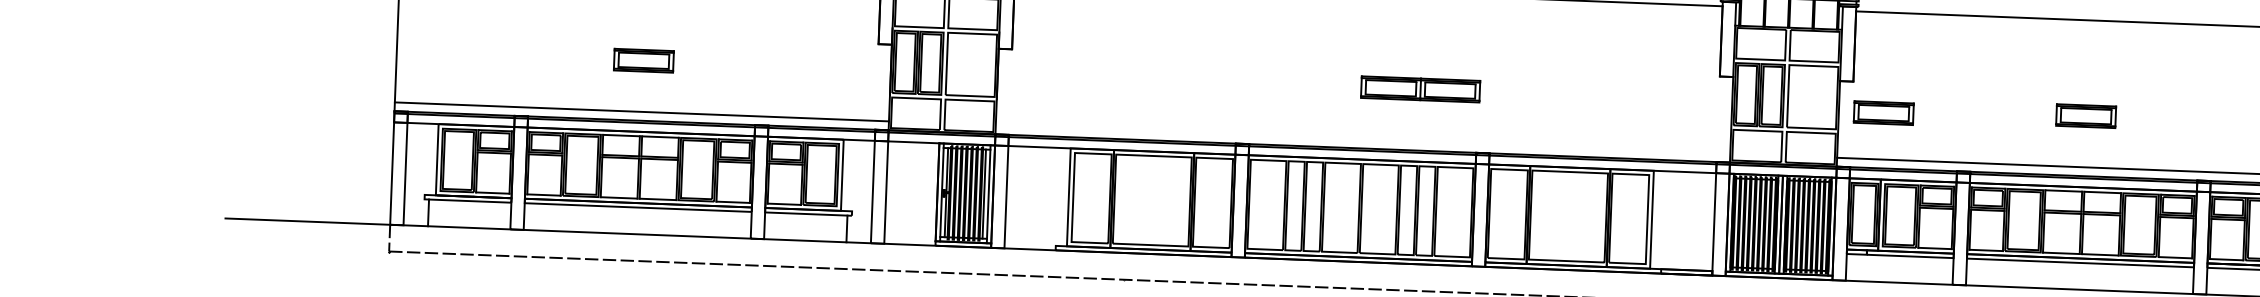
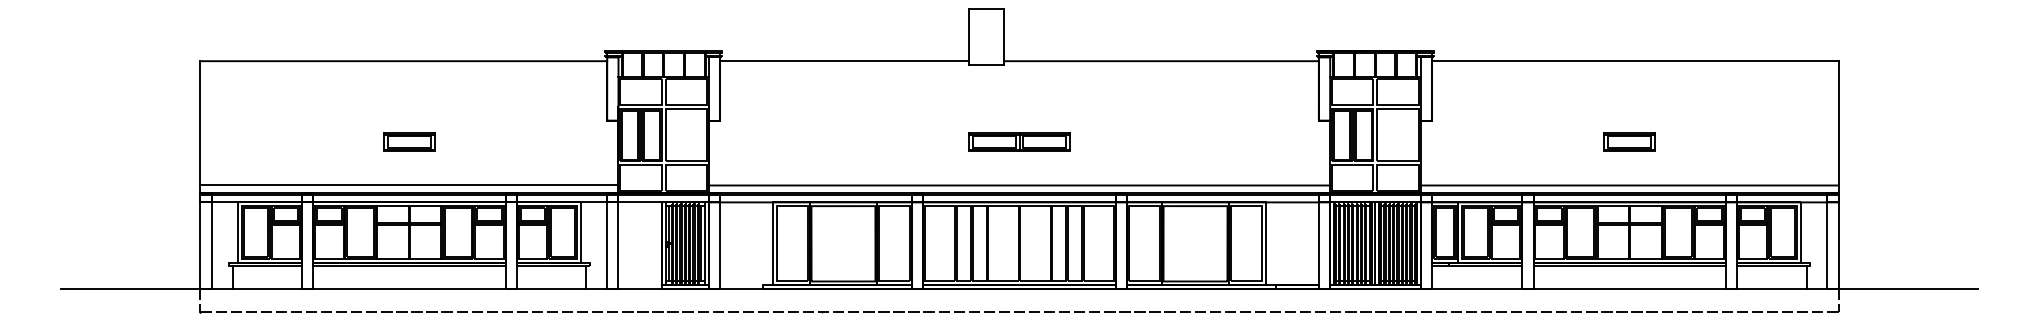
part: (1420, 88) -> (1019, 141), moved
part: (1883, 112) -> (1458, 145), removed
line: (1363, 139) -> (1019, 185), added

